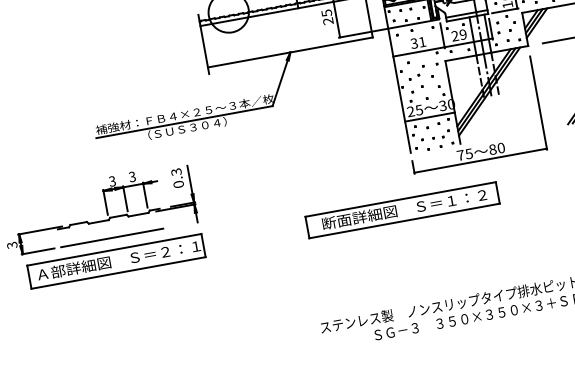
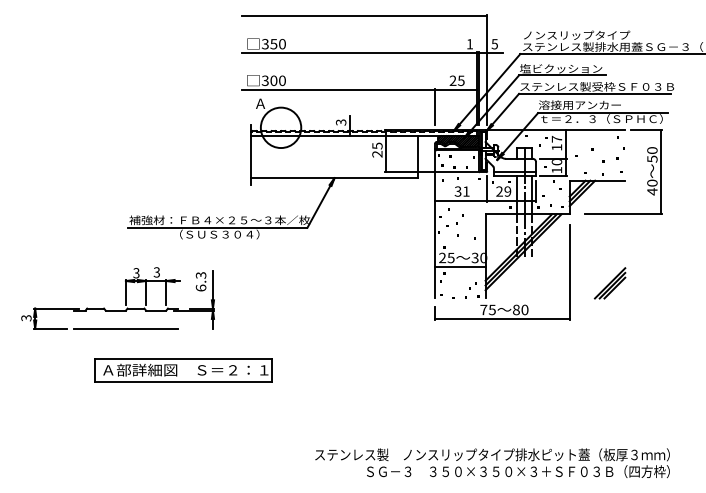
text: (178, 183) -> (200, 287), 0.3 -> 6.3
part: (402, 210) -> (416, 353), removed
part: (116, 261) -> (183, 370), moved

